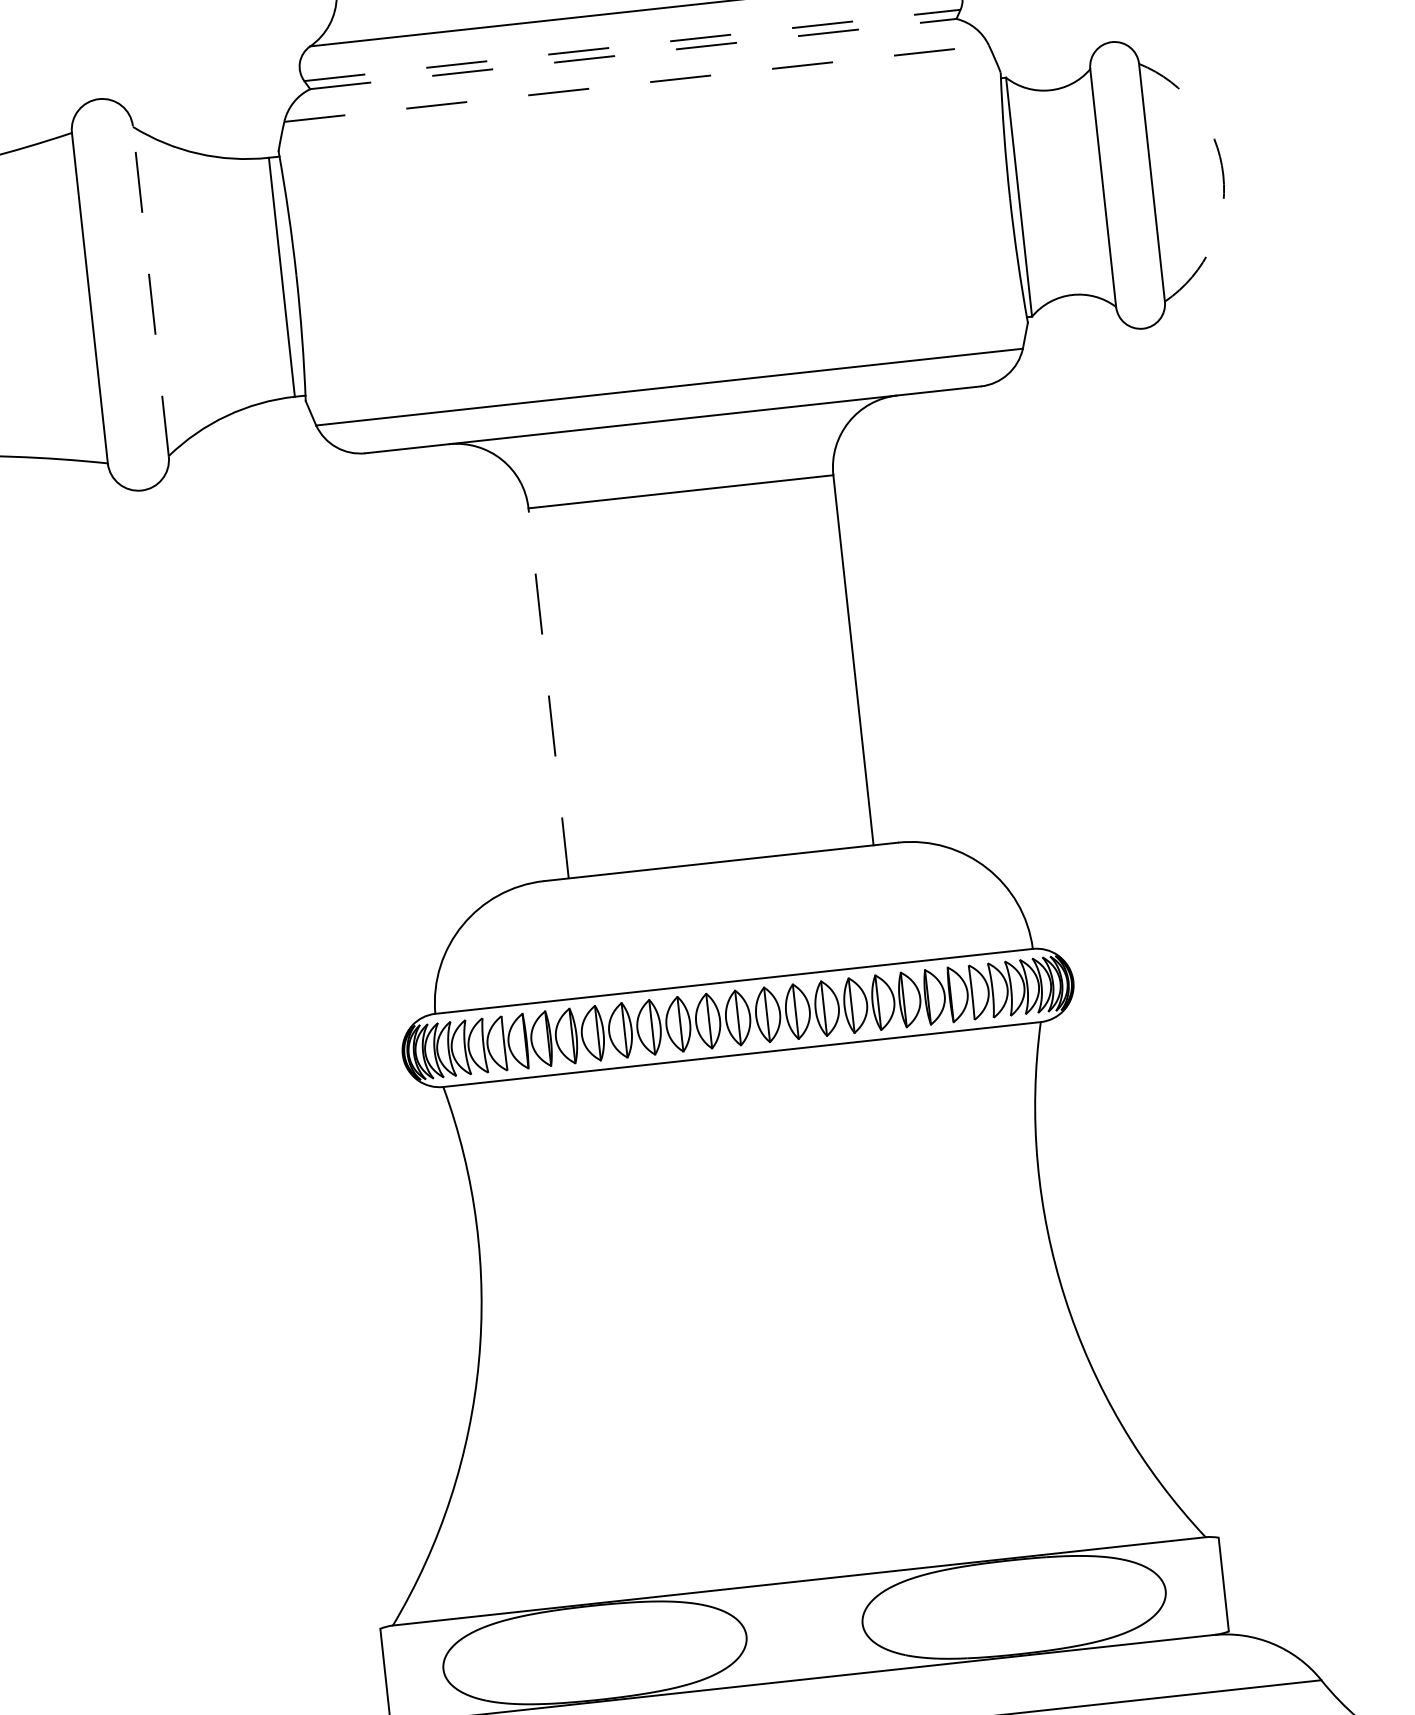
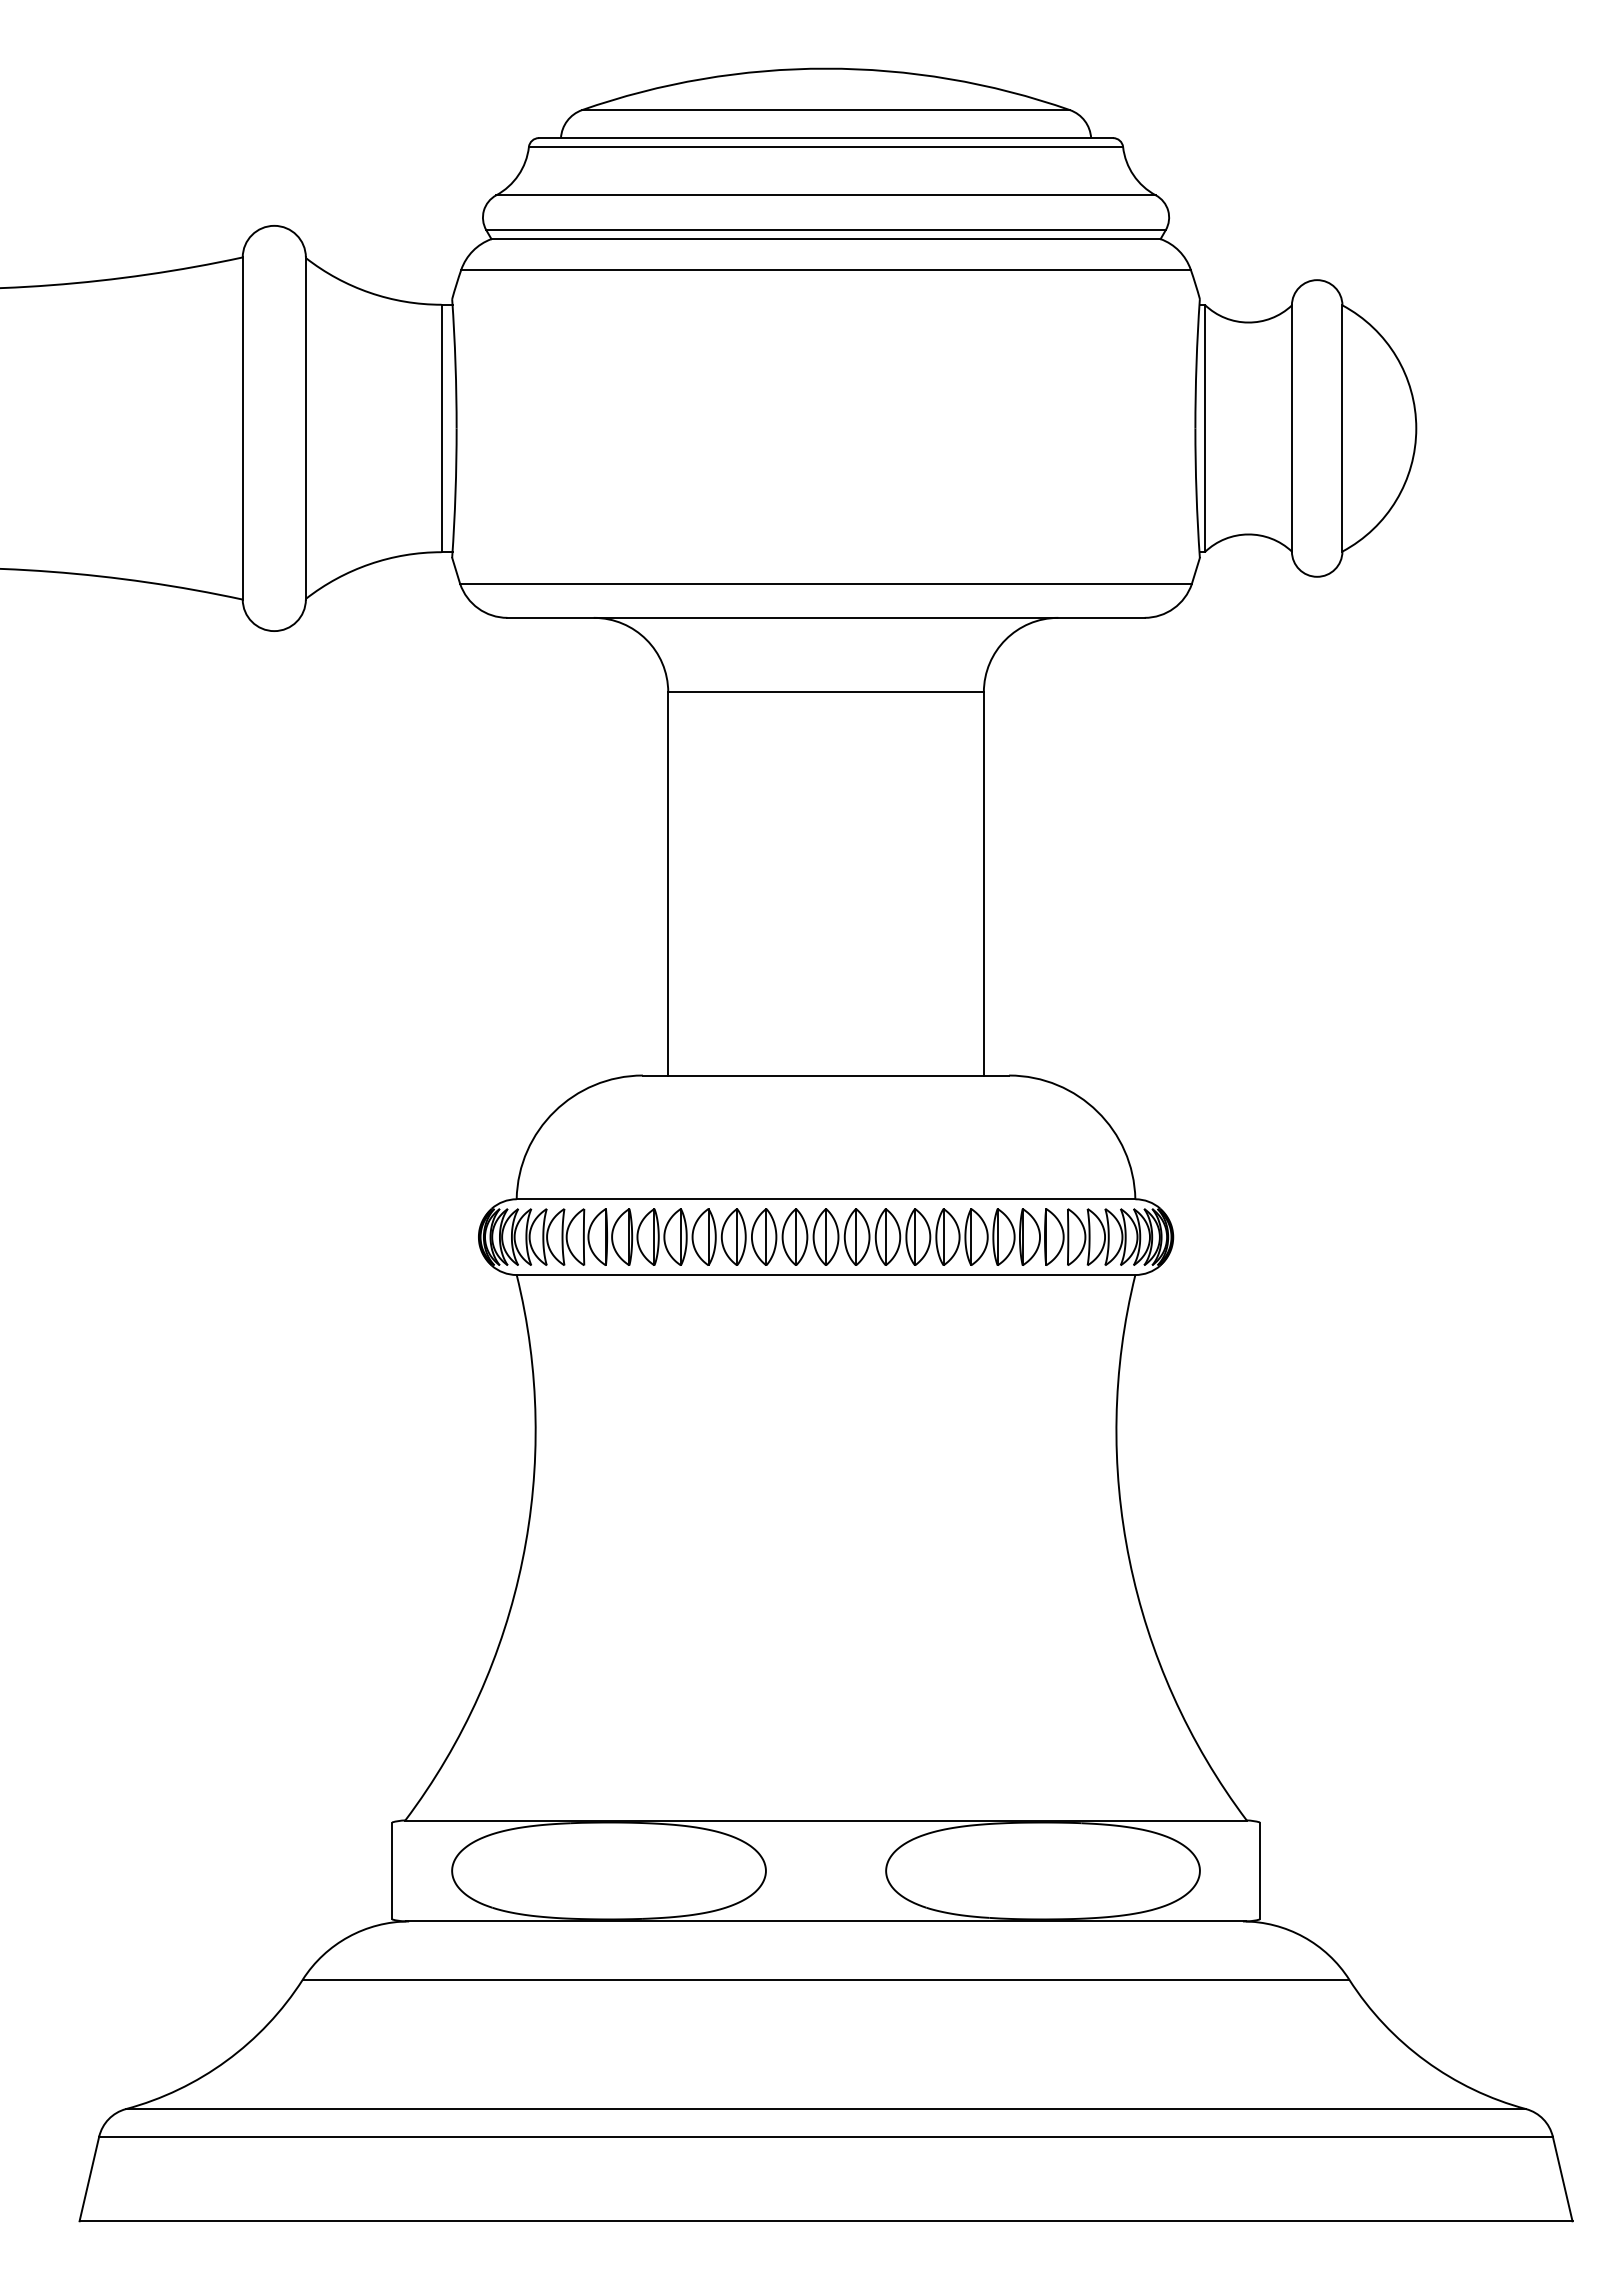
line: (632, 45) -> (826, 230), dashed -> solid
line: (633, 54) -> (826, 239), dashed -> solid
line: (637, 83) -> (826, 269), dashed -> solid
arc: (1223, 175) -> (1416, 428), dashed -> solid
line: (150, 290) -> (305, 427), dashed -> solid
line: (548, 692) -> (668, 883), dashed -> solid

